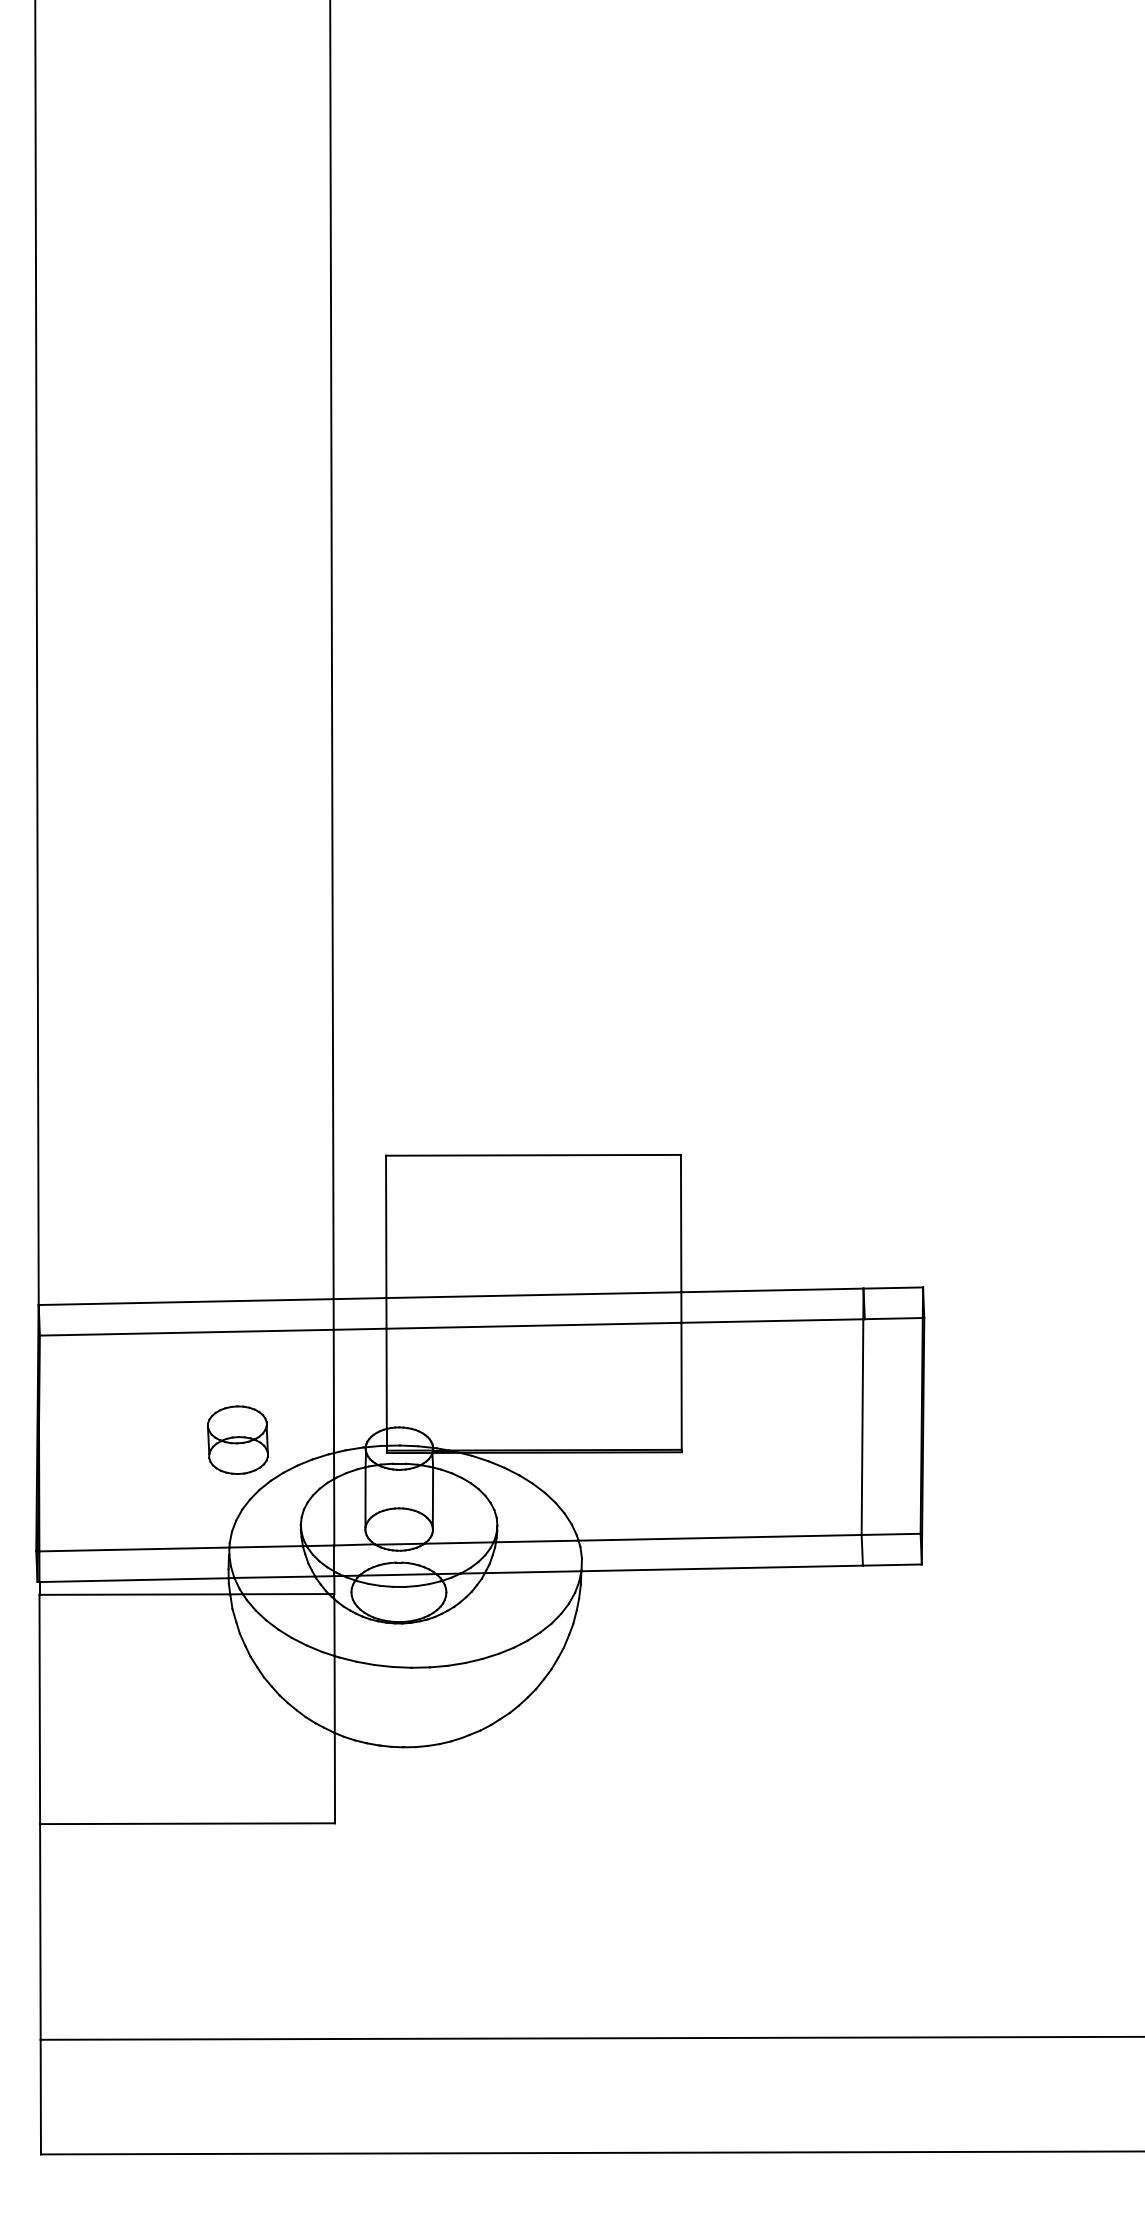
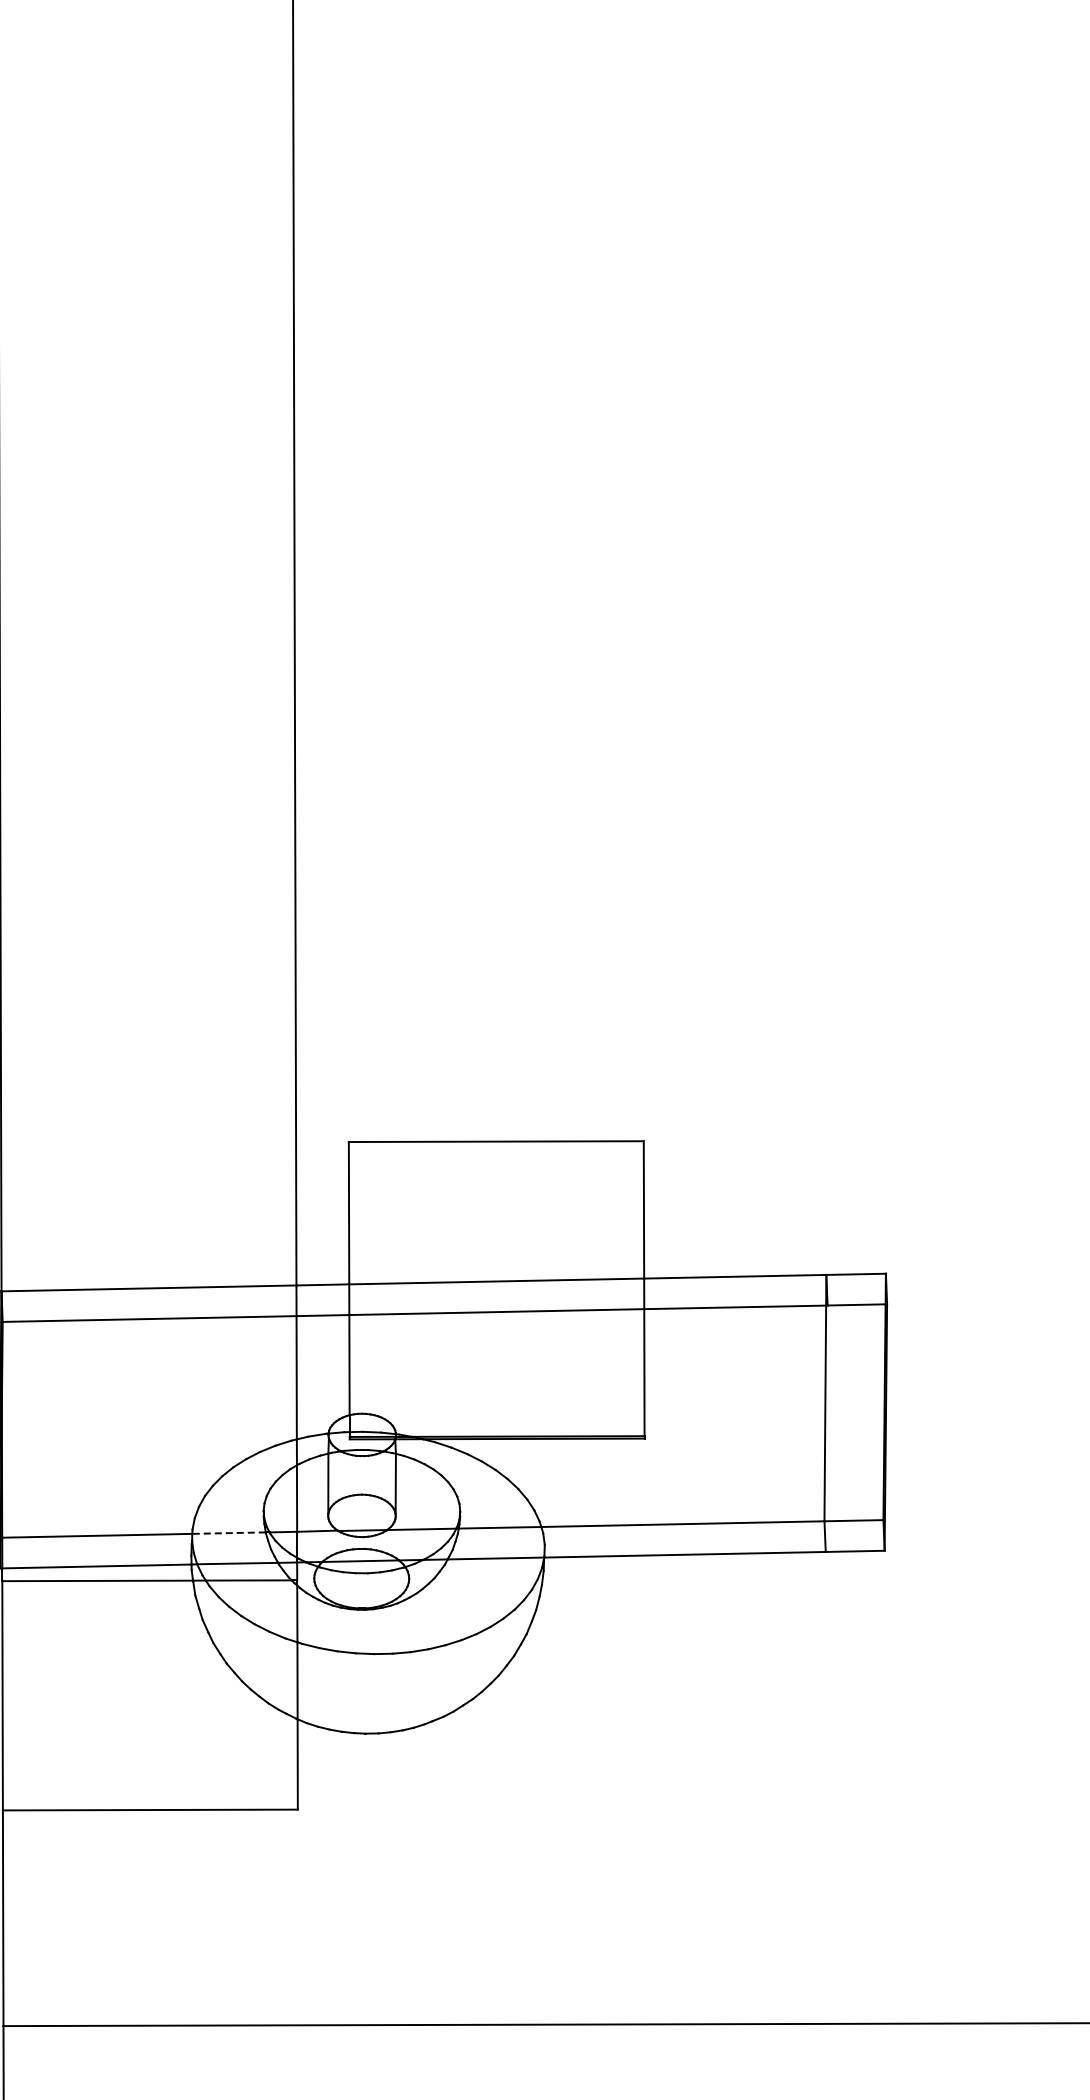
part: (237, 1439) -> (200, 1425), removed
line: (266, 1546) -> (229, 1532), solid -> dashed

